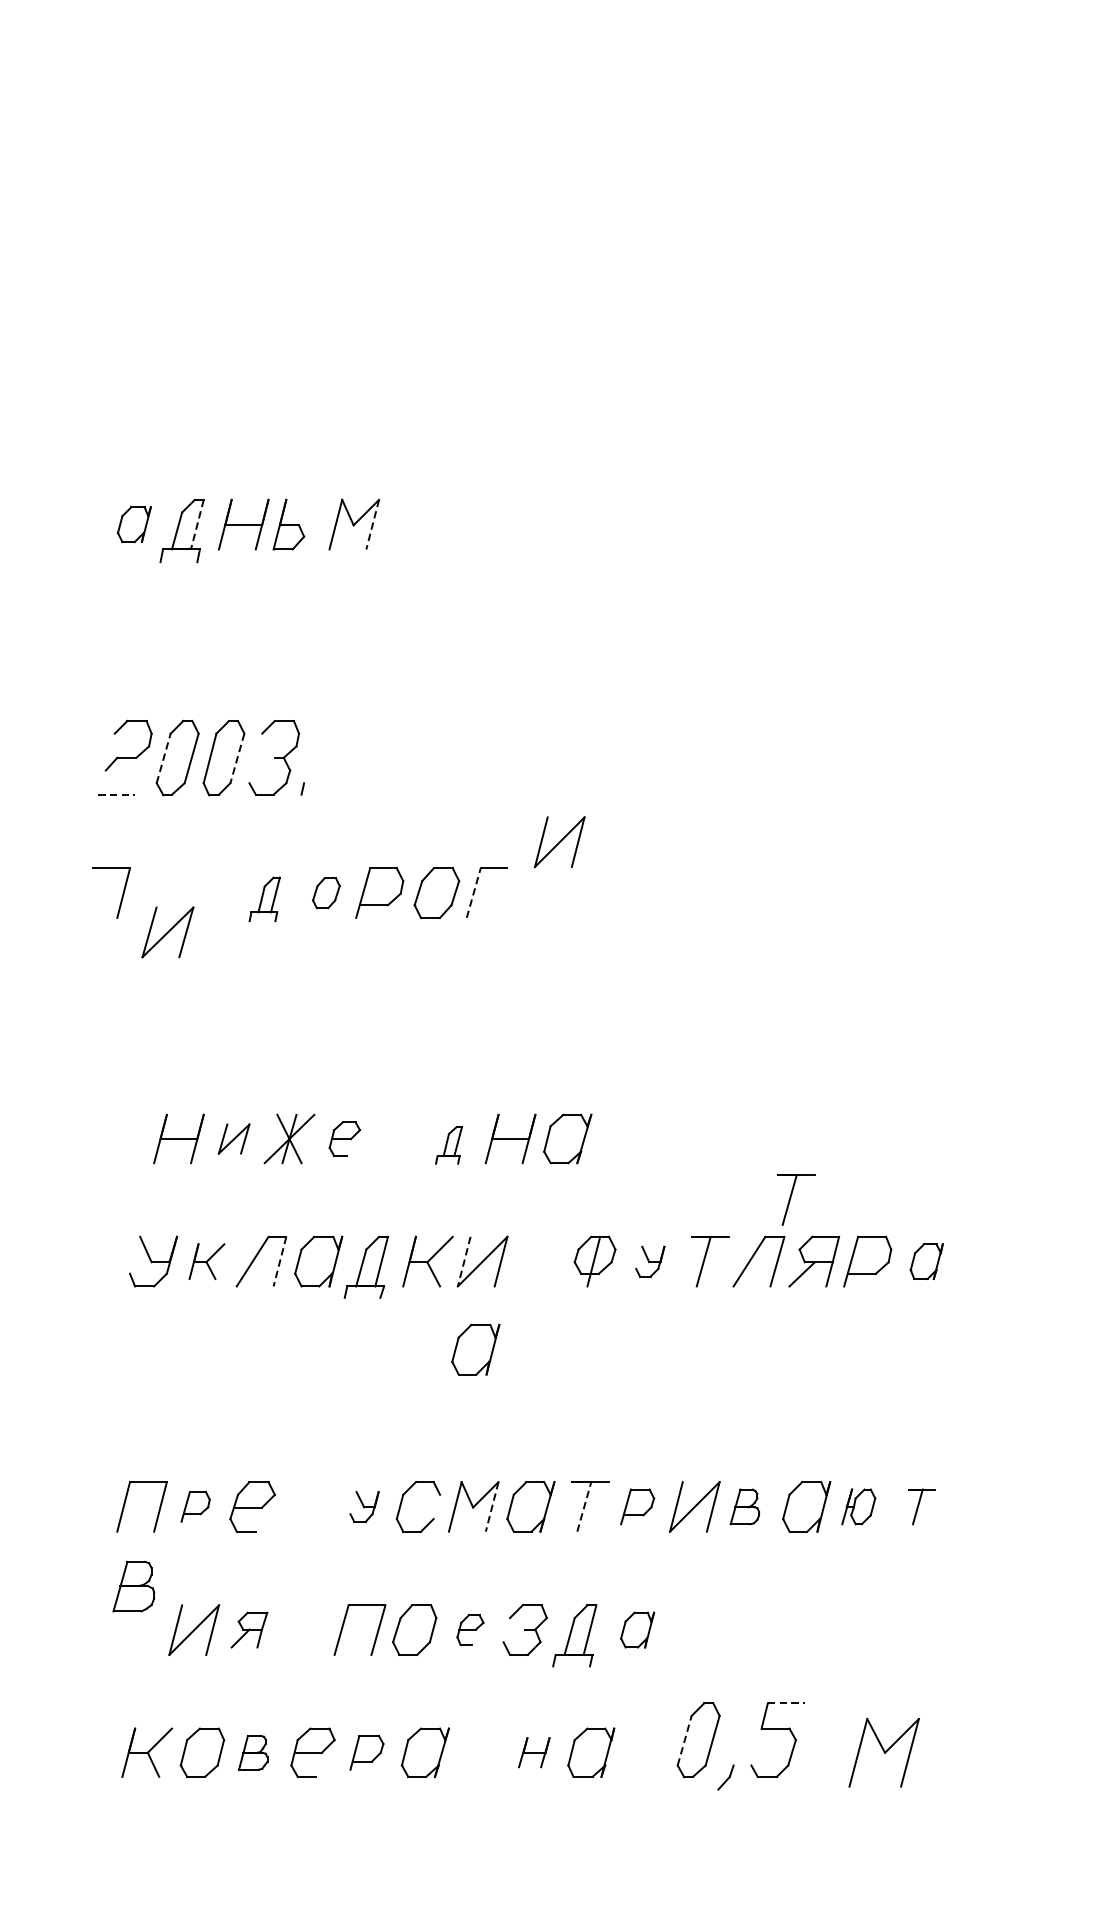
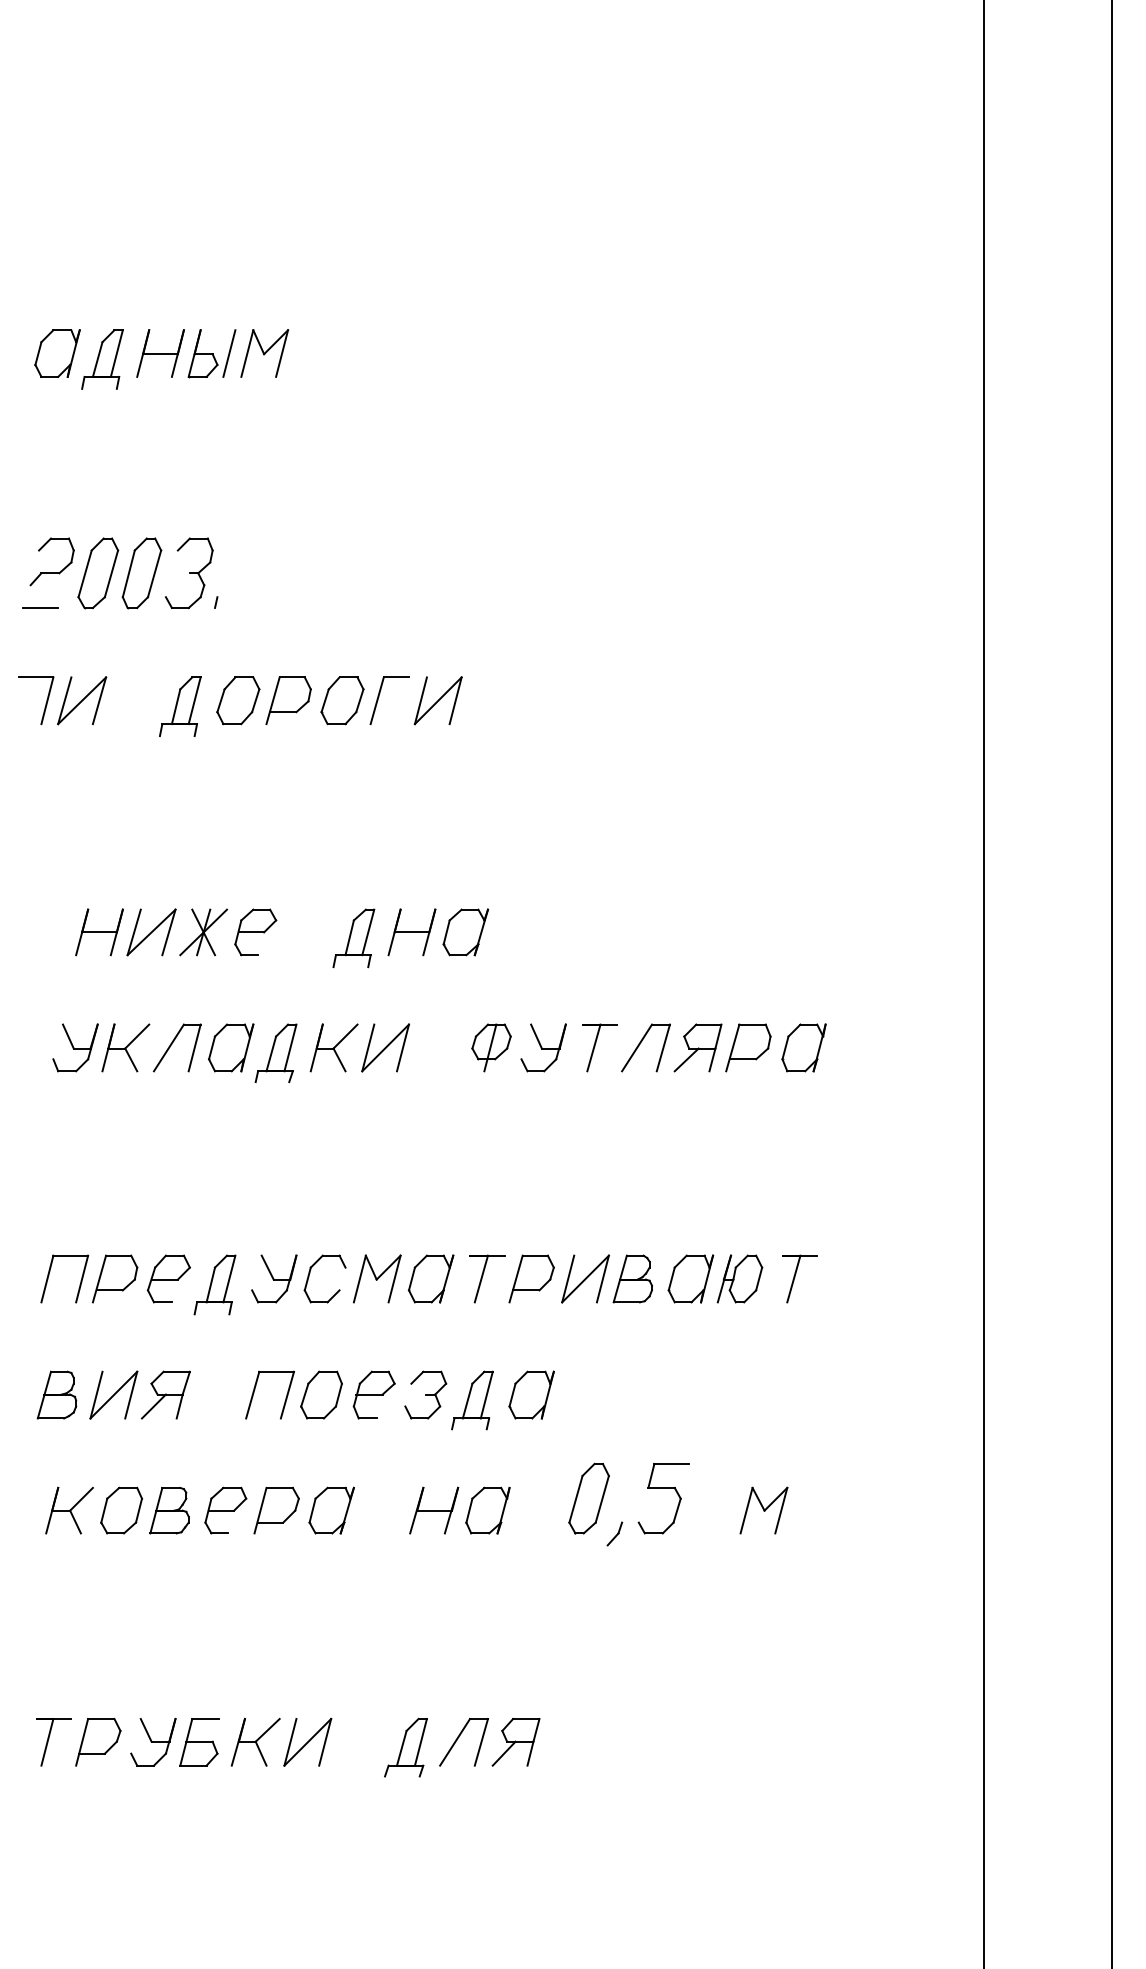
part: (134, 524) -> (57, 353), size x1.43
line: (316, 524) -> (229, 353), added
line: (196, 525) -> (116, 354), dashed -> solid
line: (372, 525) -> (281, 354), dashed -> solid
line: (164, 758) -> (85, 573), dashed -> solid
line: (237, 759) -> (154, 574), dashed -> solid
line: (117, 794) -> (41, 607), dashed -> solid
part: (558, 841) -> (437, 700), moved
part: (326, 892) -> (238, 700), size x1.67
line: (474, 892) -> (377, 700), dashed -> solid
part: (264, 899) -> (180, 706), size x1.43
part: (168, 932) -> (82, 700), moved
part: (234, 1139) -> (151, 932), size x1.67
part: (344, 1139) -> (255, 932), size x1.43
part: (448, 1145) -> (353, 938), size x1.67
part: (795, 1199) -> (680, 989), removed
part: (206, 1261) -> (125, 1047), size x1.43
part: (650, 1261) -> (543, 1047), size x1.67
part: (926, 1261) -> (803, 1047), size x1.43
line: (279, 1262) -> (194, 1048), dashed -> solid
line: (464, 1262) -> (368, 1048), dashed -> solid
part: (476, 1349) -> (379, 1130), removed
part: (195, 1506) -> (115, 1278), size x1.67
part: (364, 1506) -> (274, 1278), size x1.67
line: (584, 1506) -> (481, 1278), dashed -> solid
part: (637, 1506) -> (531, 1278), size x1.43
part: (744, 1506) -> (632, 1278), size x1.43
part: (858, 1506) -> (739, 1278), size x1.43
part: (921, 1506) -> (799, 1278), size x1.43
line: (492, 1507) -> (394, 1279), dashed -> solid
part: (301, 1512) -> (214, 1284), added
part: (133, 1585) -> (56, 1394), moved
part: (248, 1629) -> (165, 1394), size x1.43
part: (469, 1629) -> (373, 1394), size x1.67
part: (637, 1629) -> (531, 1394), size x1.43
line: (787, 1702) -> (672, 1463), dashed -> solid
line: (685, 1739) -> (576, 1498), dashed -> solid
part: (253, 1752) -> (169, 1510), size x1.43
part: (366, 1752) -> (276, 1510), size x1.43
part: (534, 1752) -> (434, 1510), size x1.67
part: (883, 1752) -> (763, 1510), size x0.71

